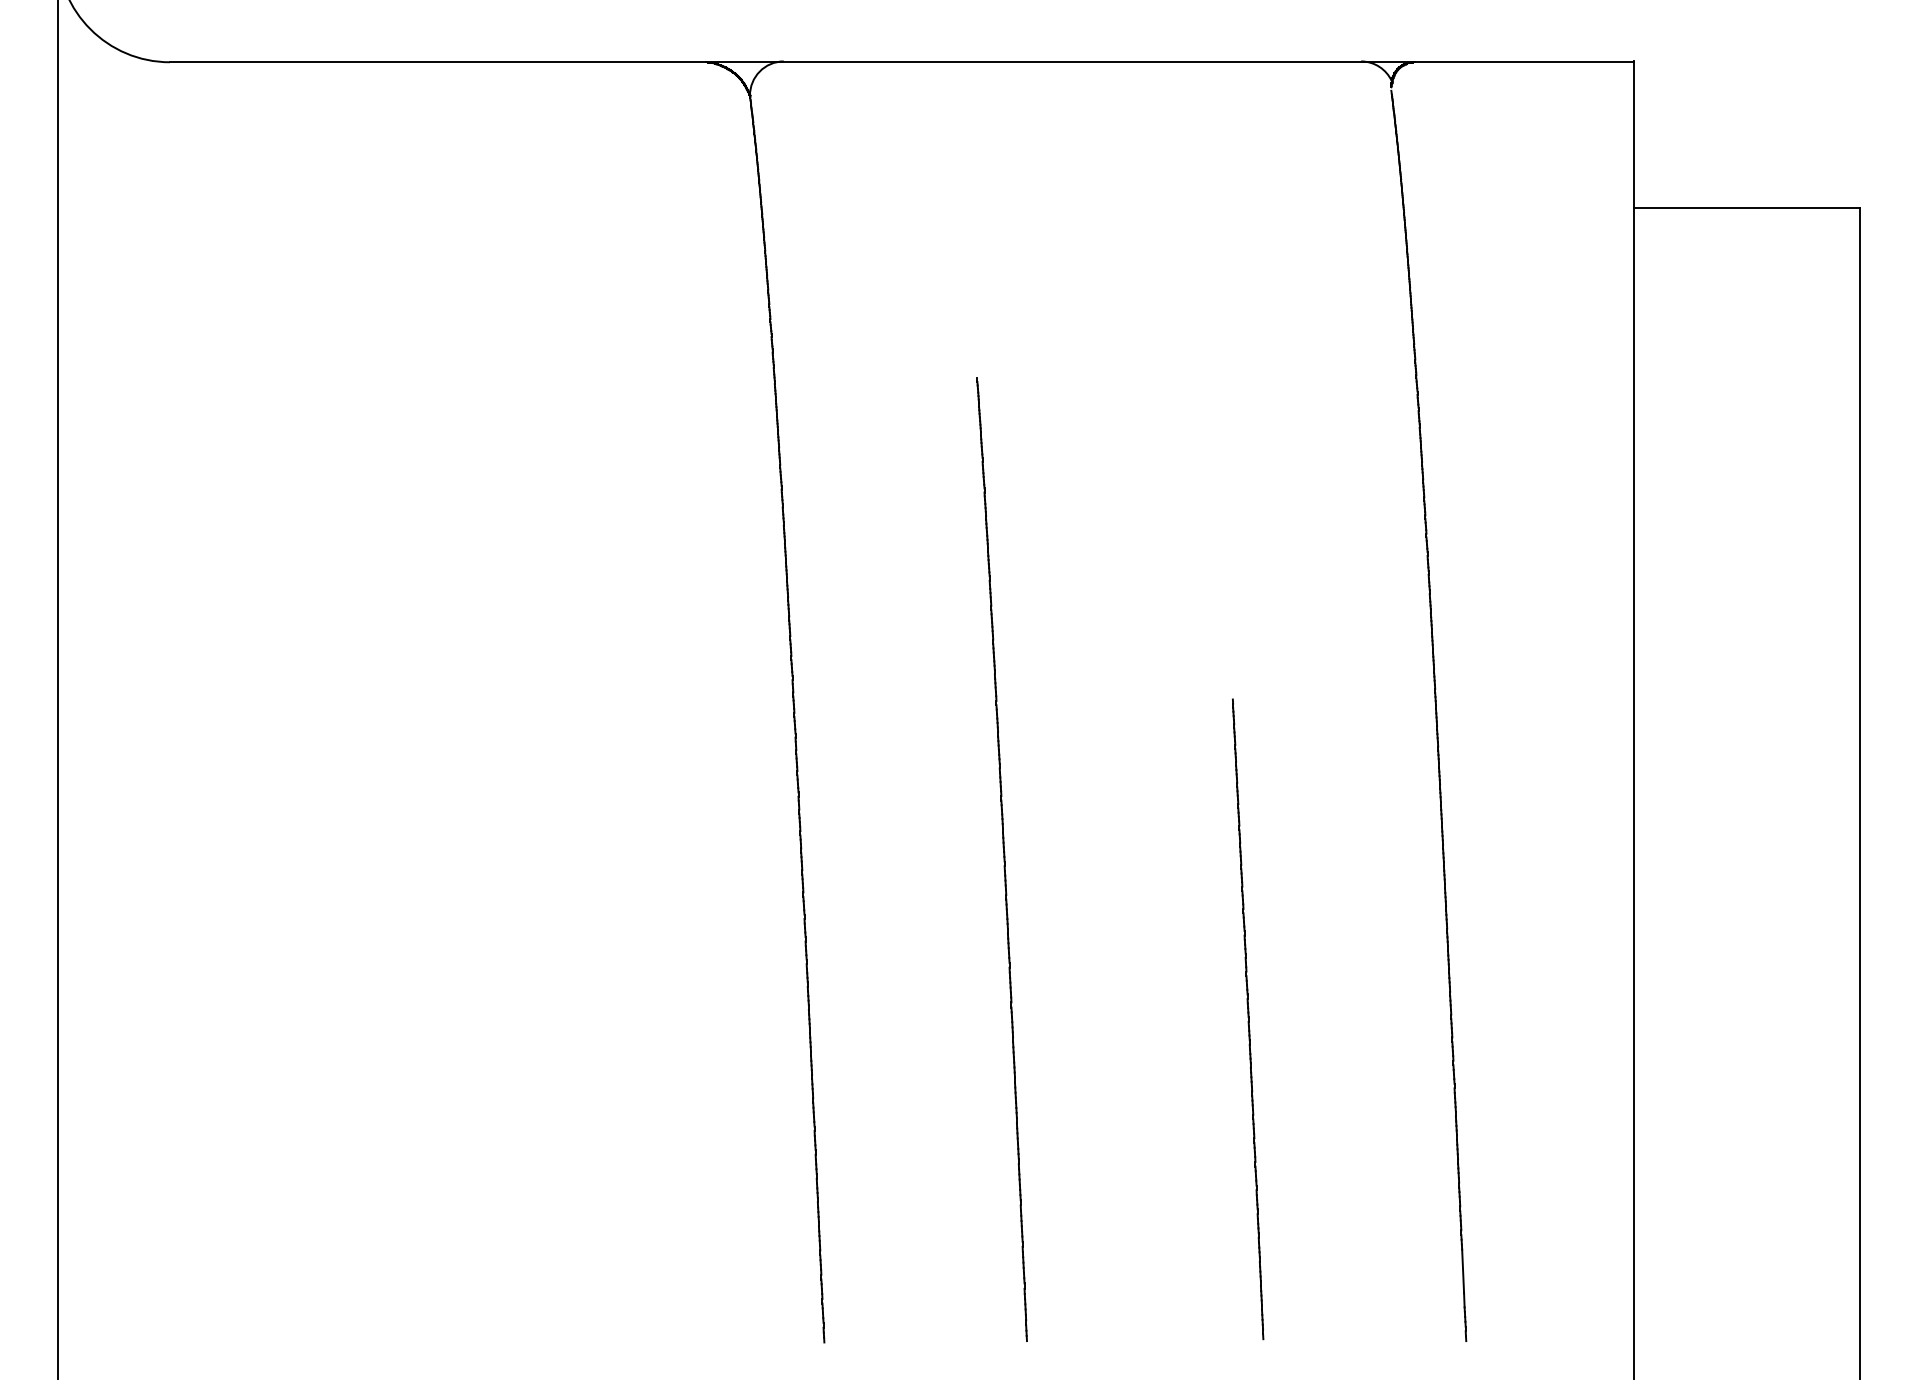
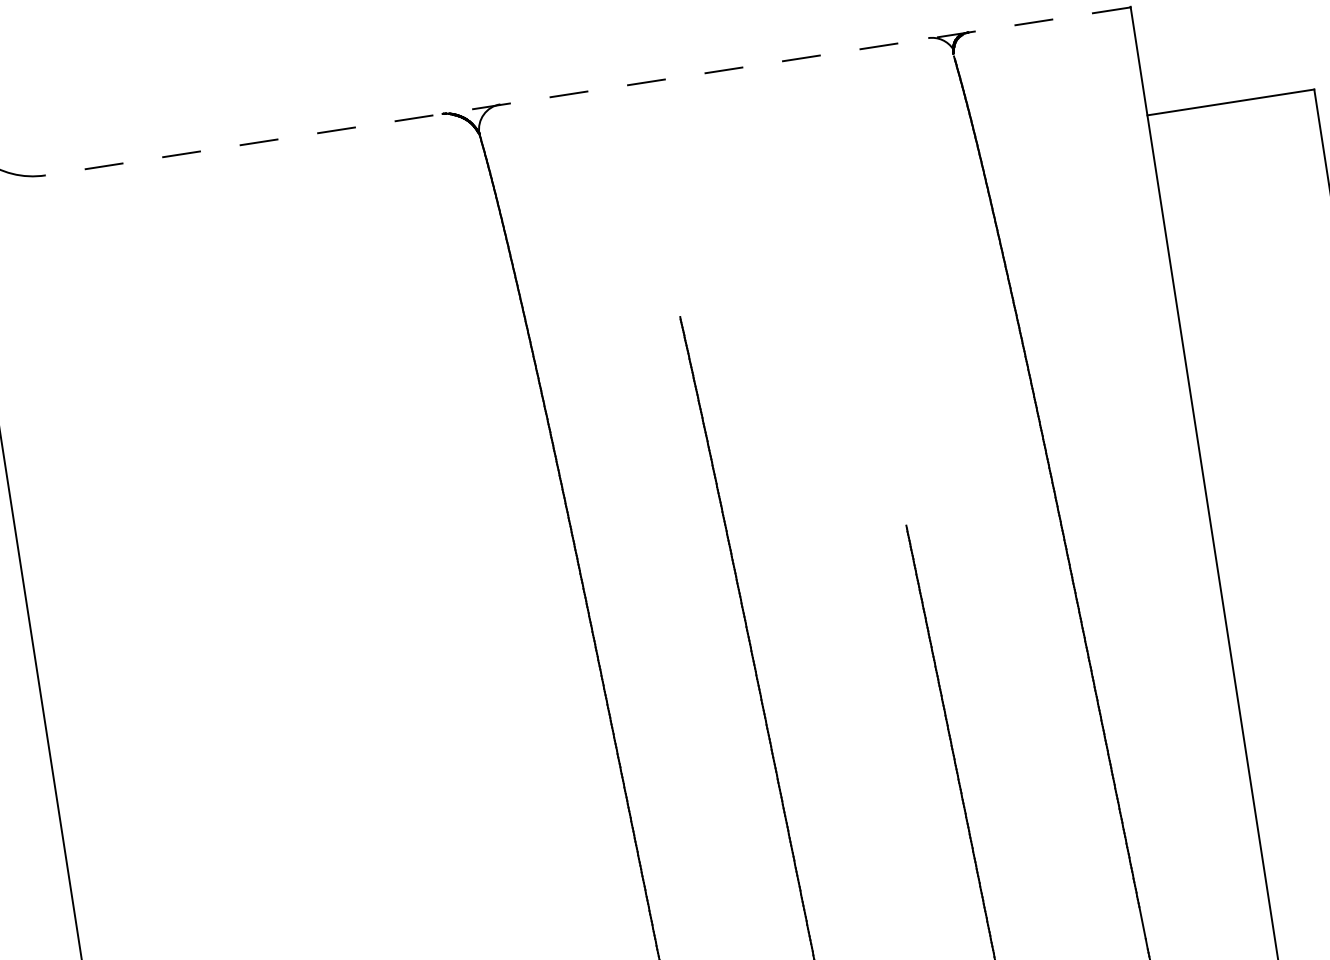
line: (901, 62) -> (587, 91), solid -> dashed

